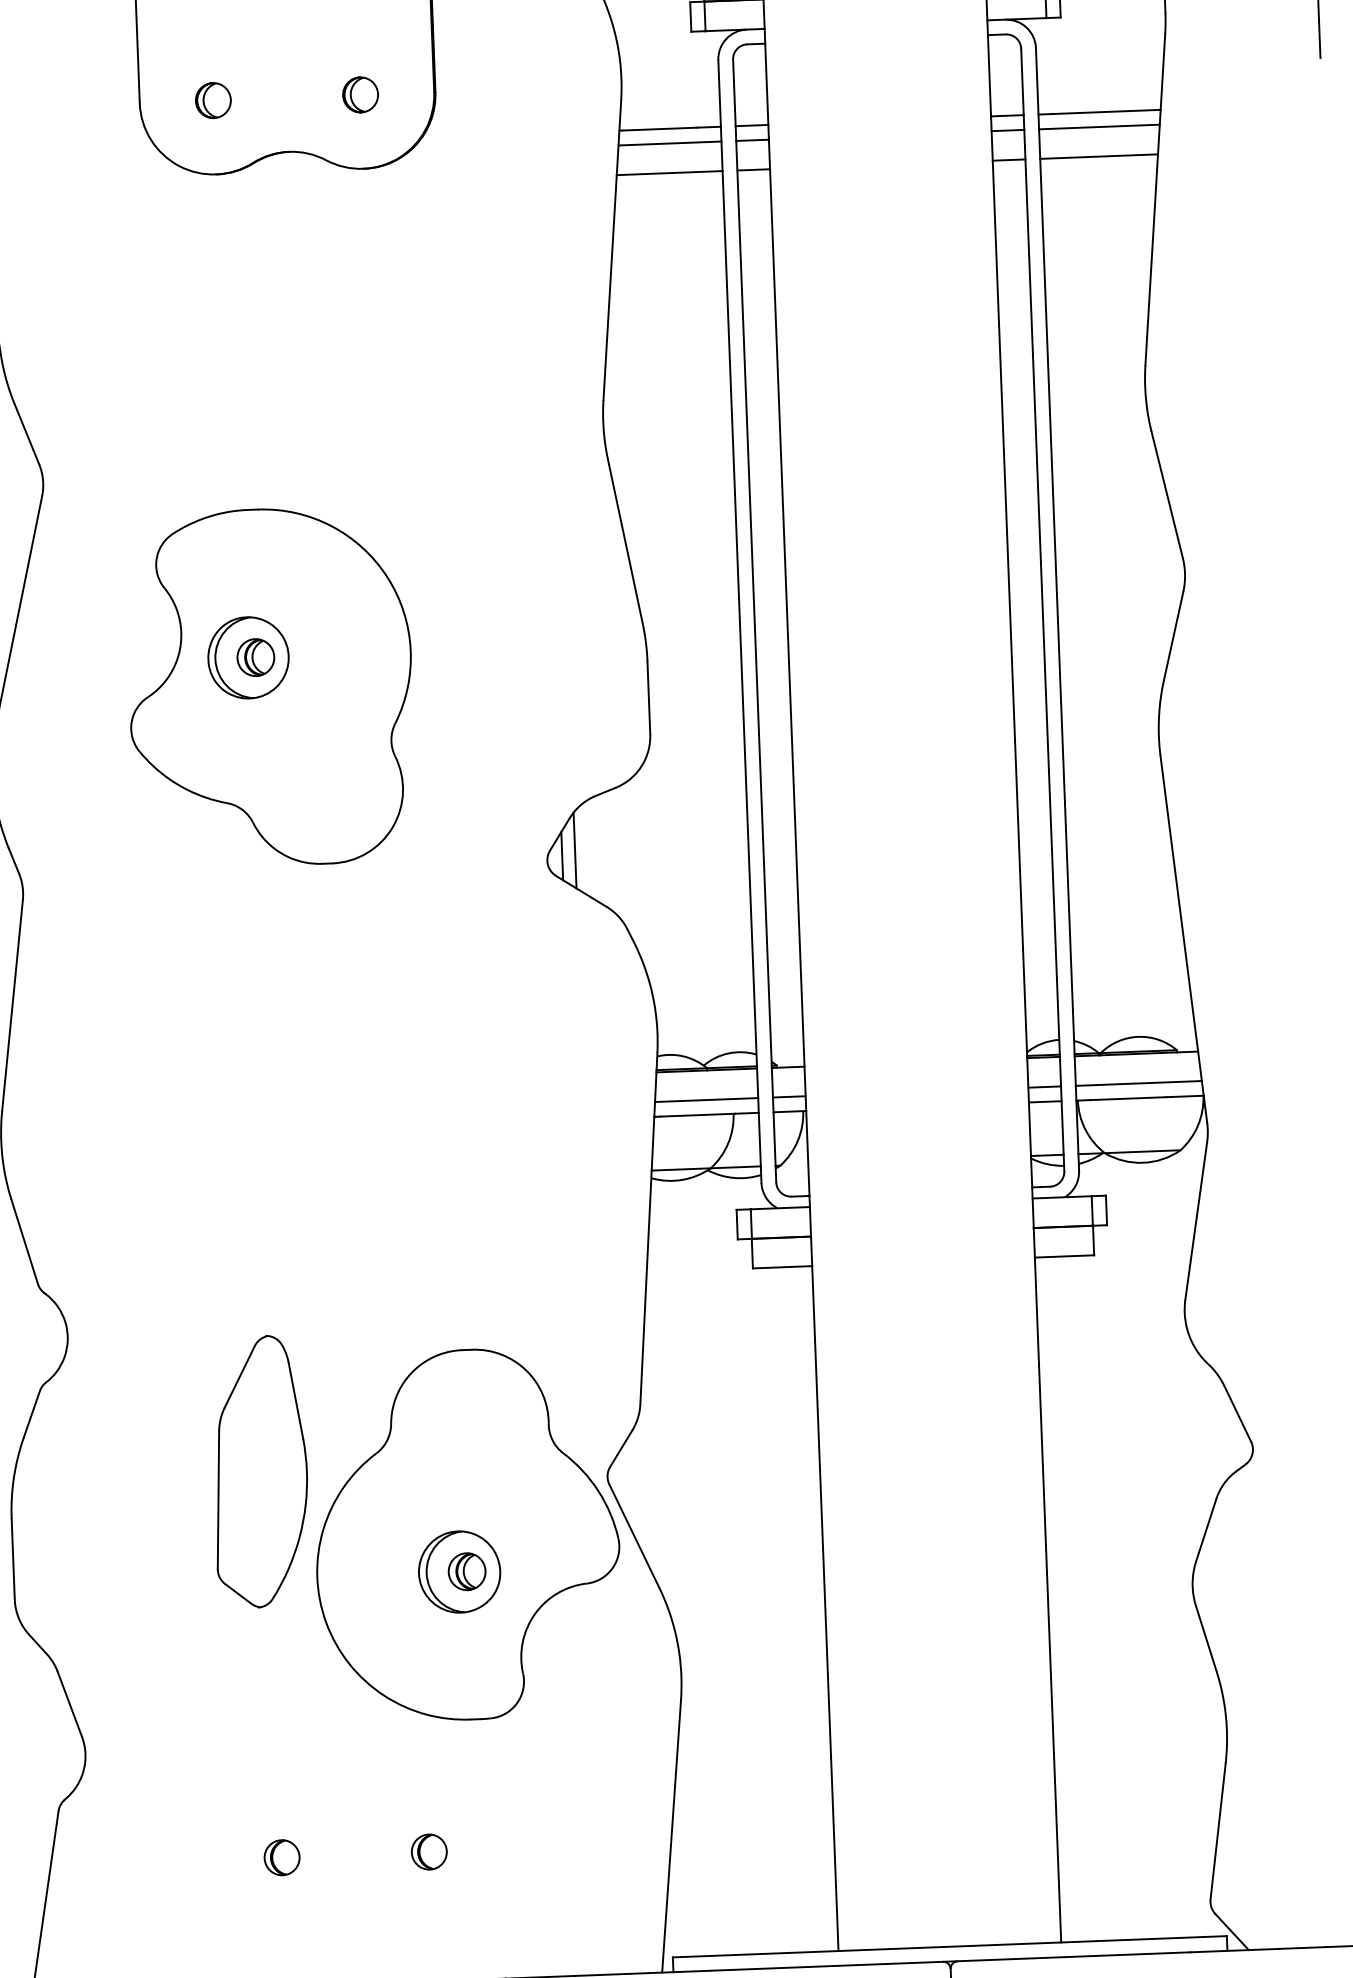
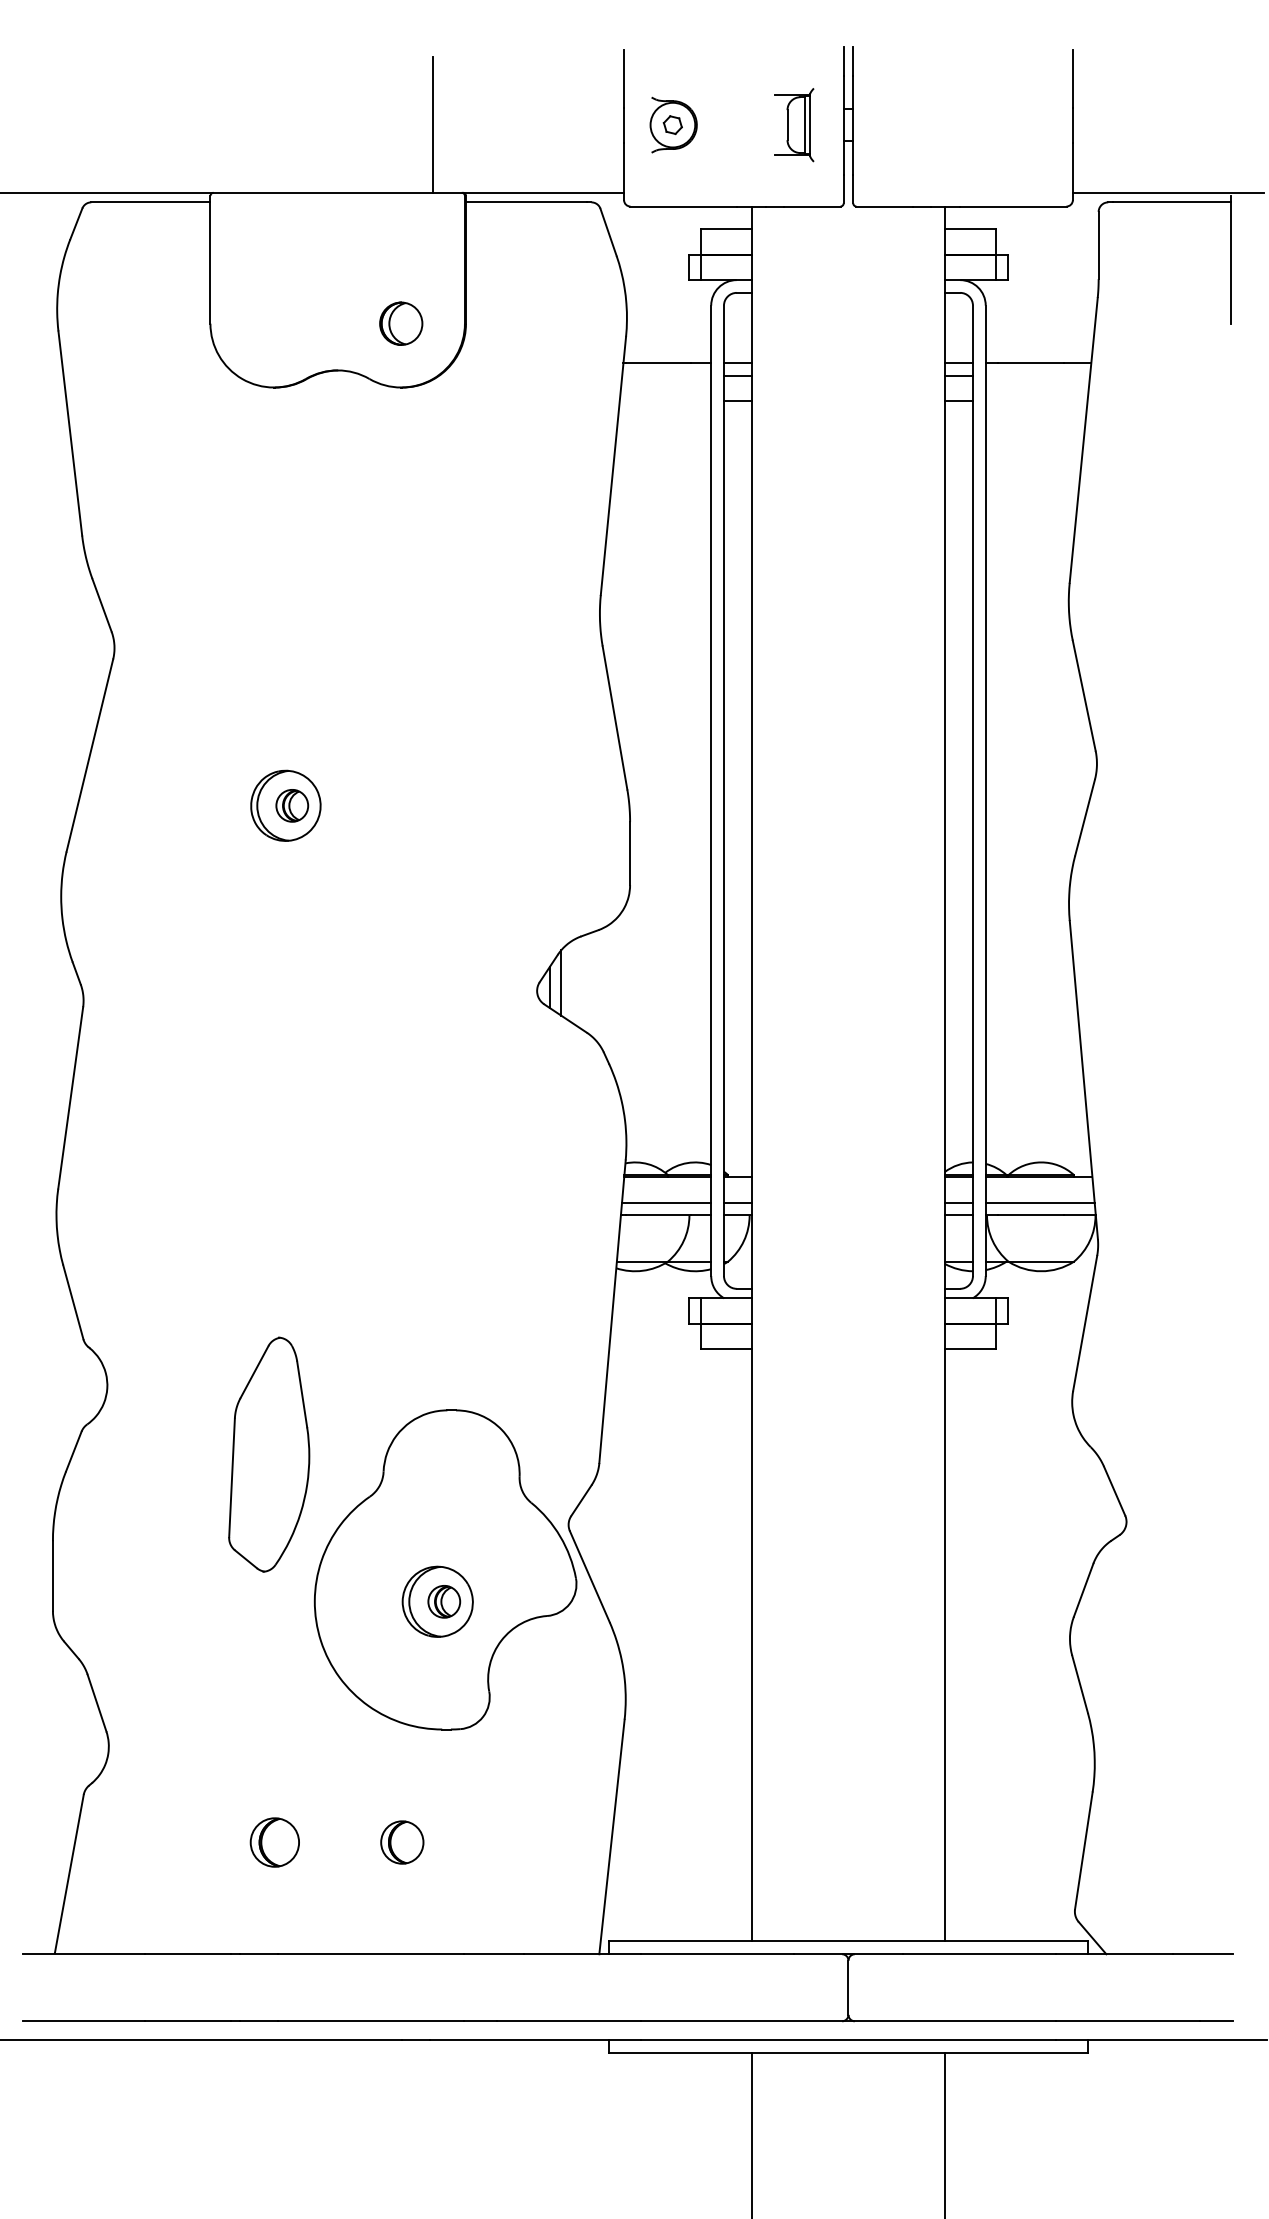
part: (360, 94) -> (401, 323), size x1.4
part: (213, 100) -> (274, 323), removed
line: (1098, 126) -> (1037, 375), removed
line: (669, 143) -> (666, 375), removed
line: (1098, 156) -> (1036, 401), removed
line: (669, 173) -> (665, 401), removed
part: (271, 686) -> (304, 831), removed
part: (260, 1471) -> (269, 1454), moved
part: (429, 1852) -> (402, 1842), size x1.4
part: (282, 1857) -> (275, 1842), size x1.6

